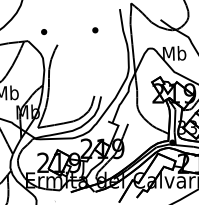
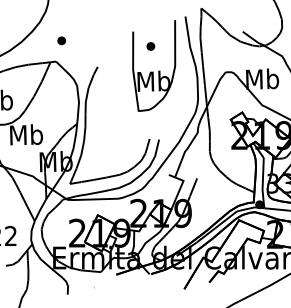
part: (43, 31) -> (61, 40), moved
part: (97, 48) -> (153, 71), added

